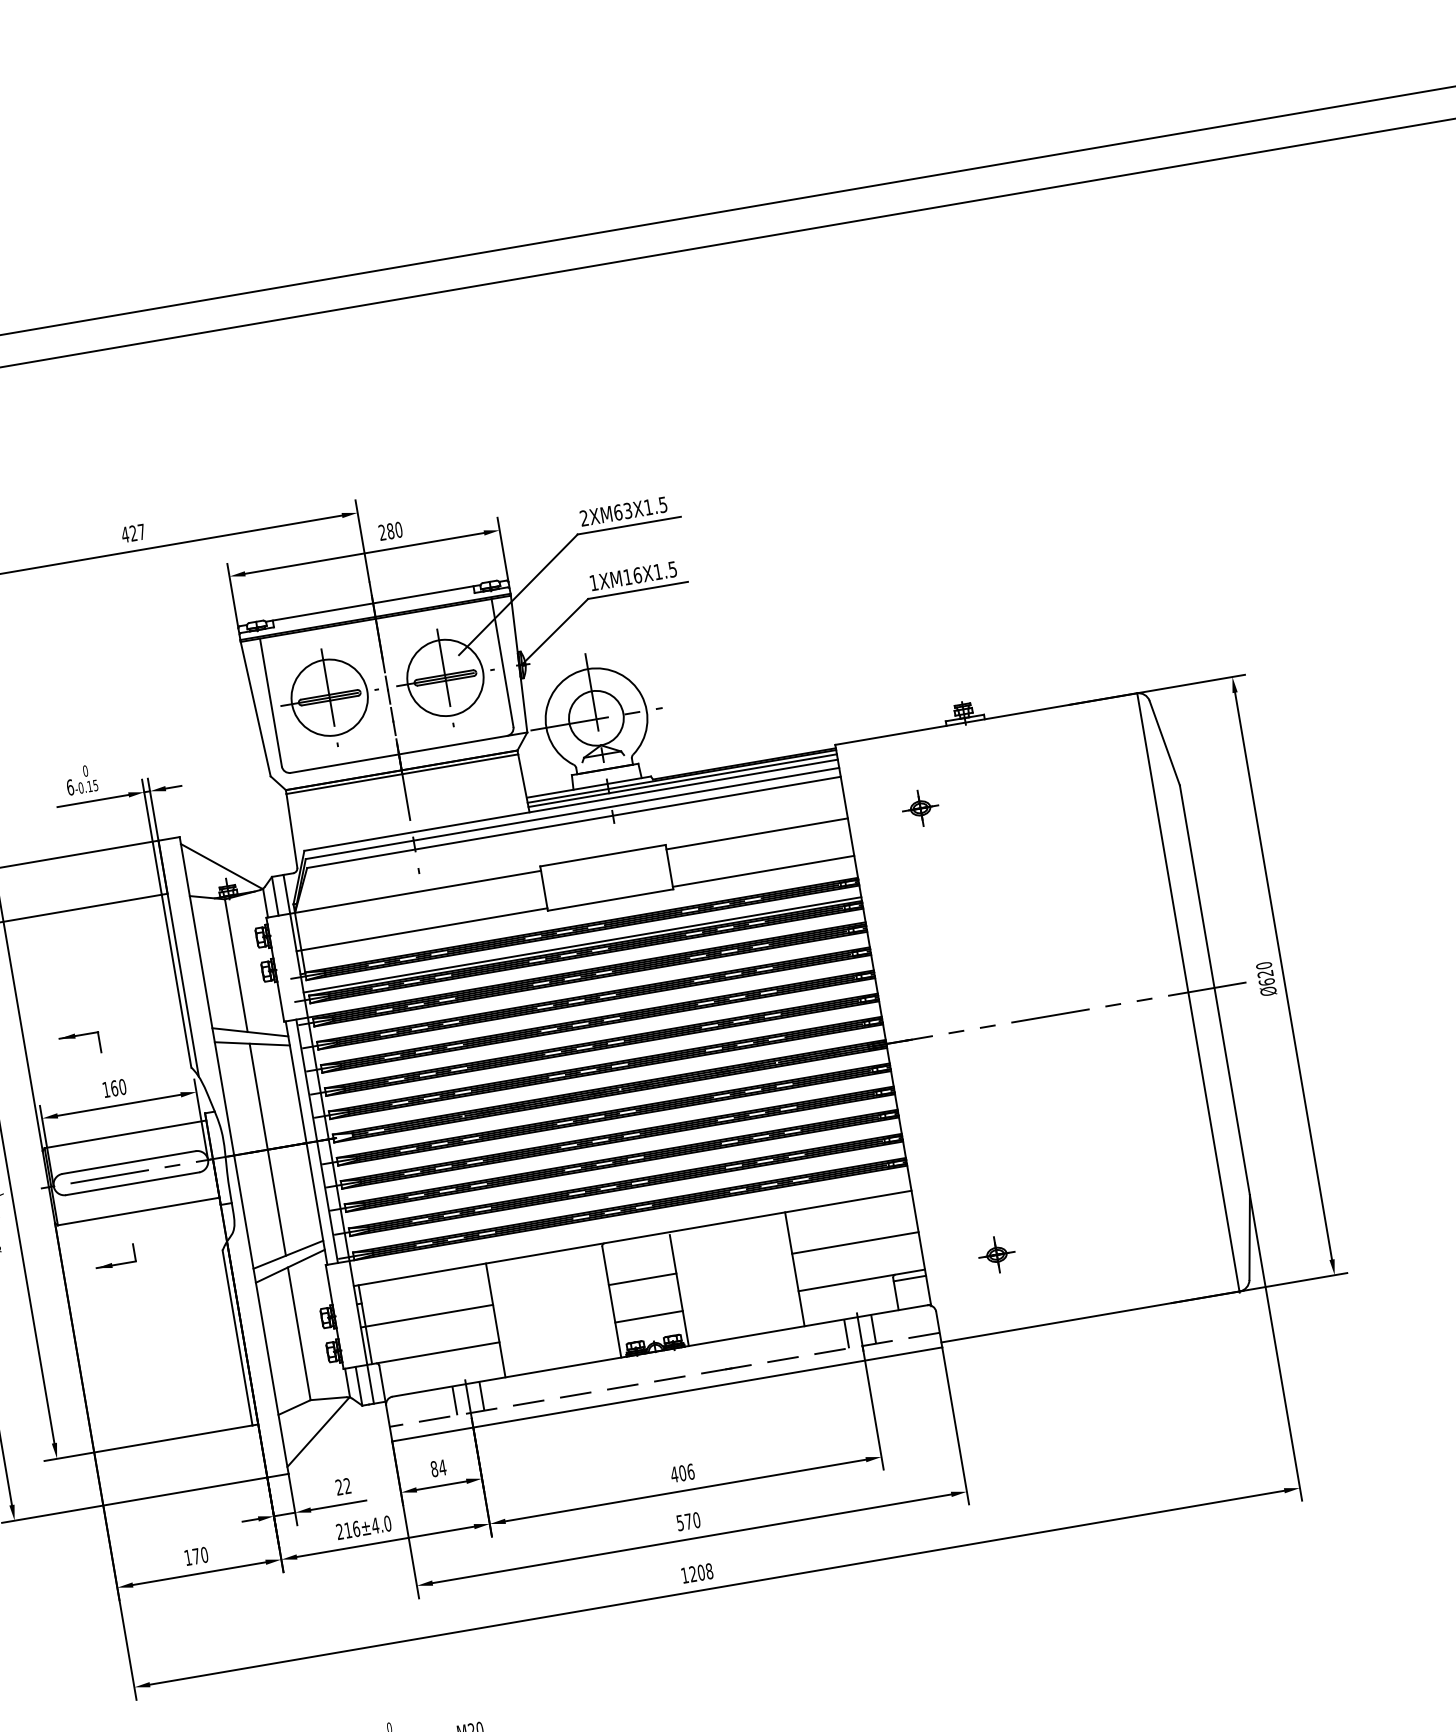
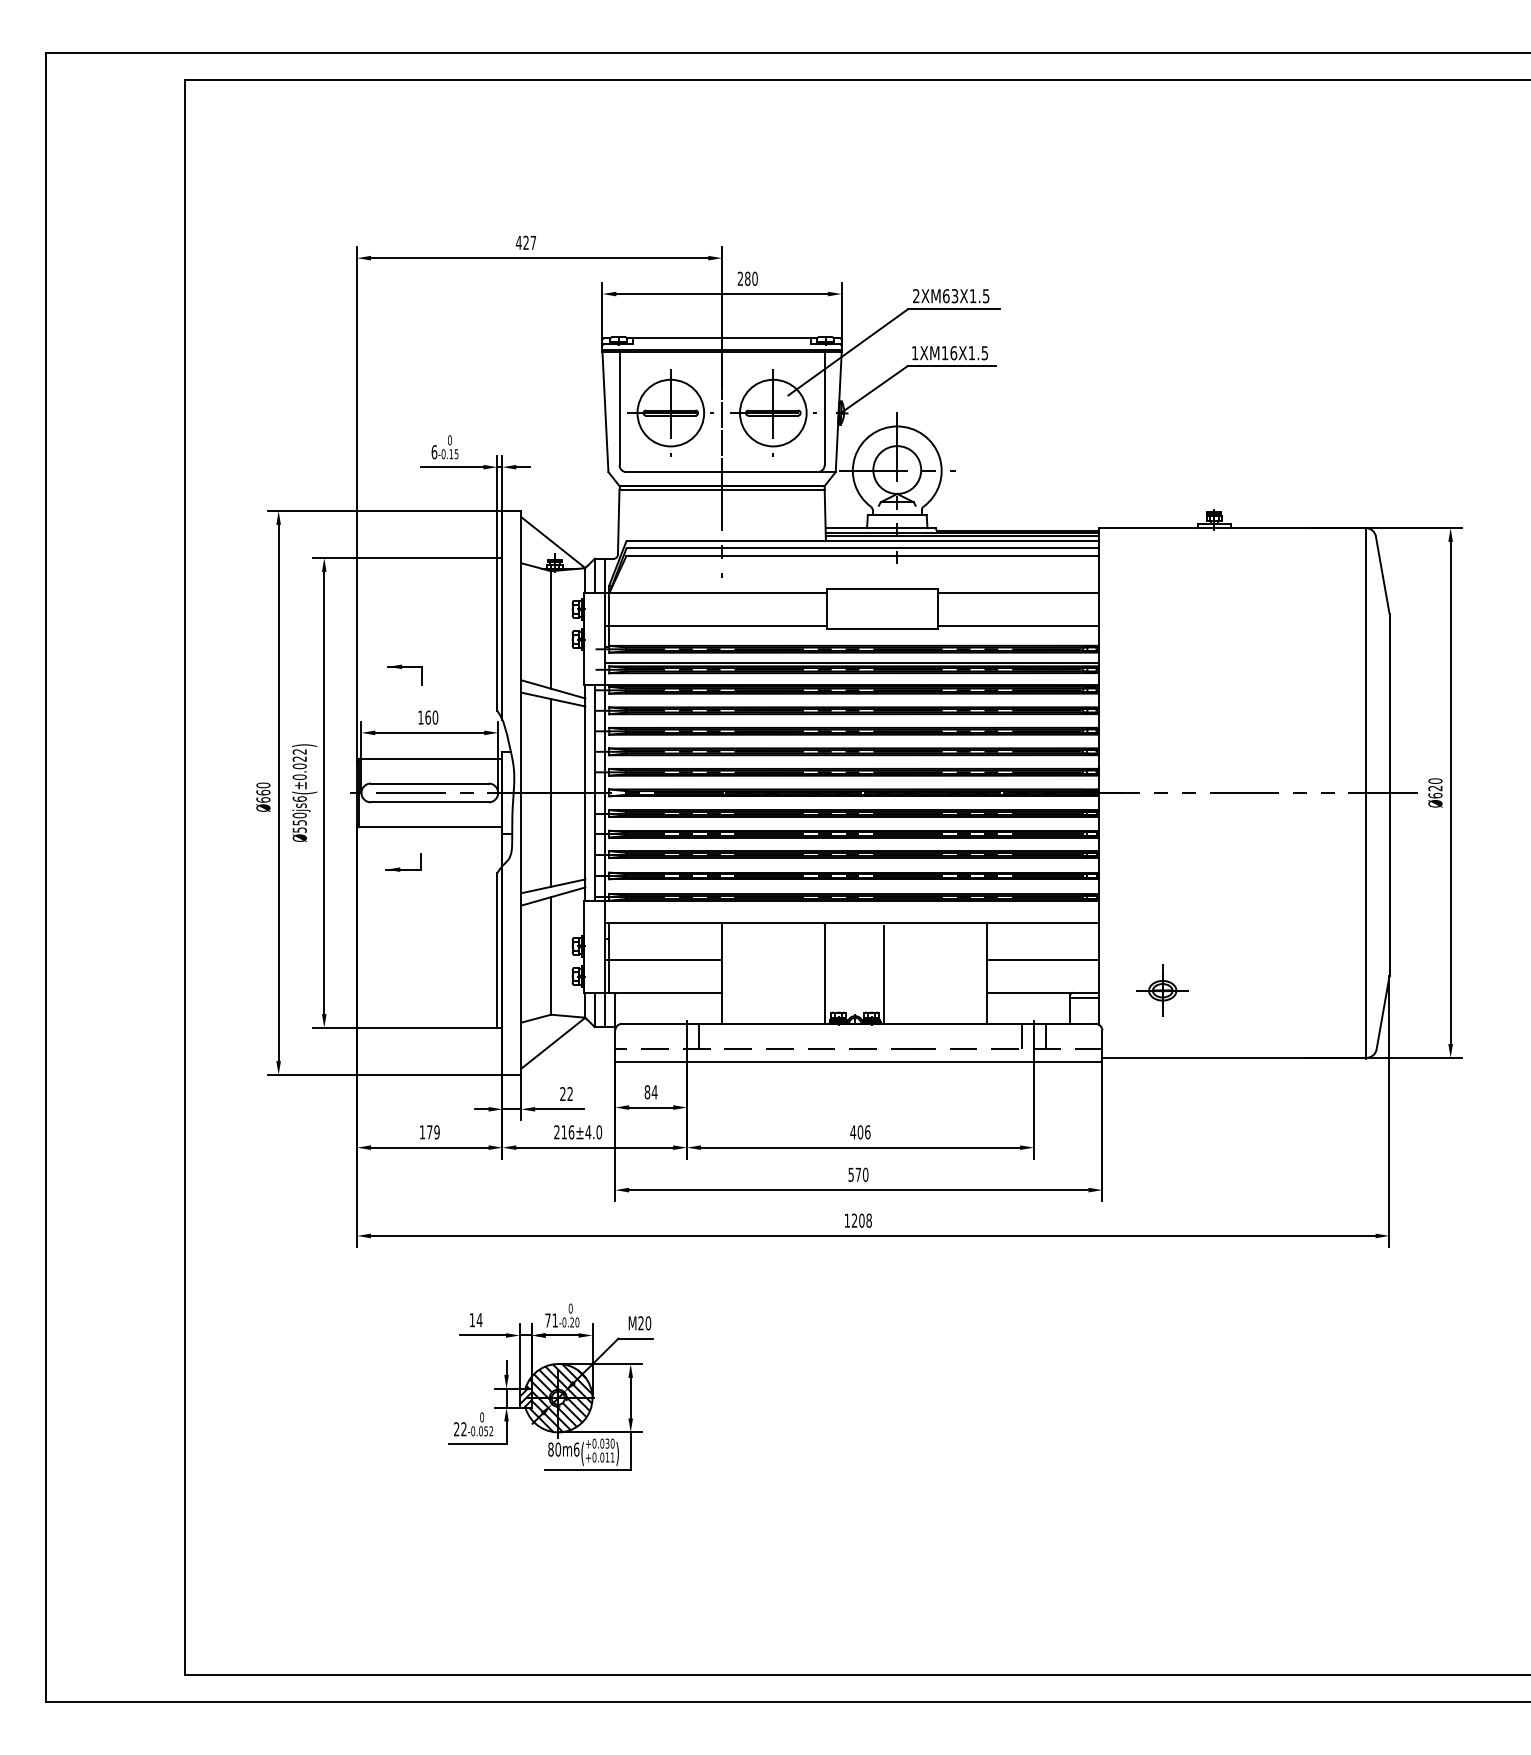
part: (919, 807) -> (1162, 594), removed
part: (997, 1254) -> (1163, 990), size x1.6
line: (642, 1279) -> (854, 959), removed
line: (648, 1316) -> (854, 992), removed
line: (455, 1400) -> (675, 1036), removed
text: (203, 1555) -> (436, 1132), 170 -> 179

